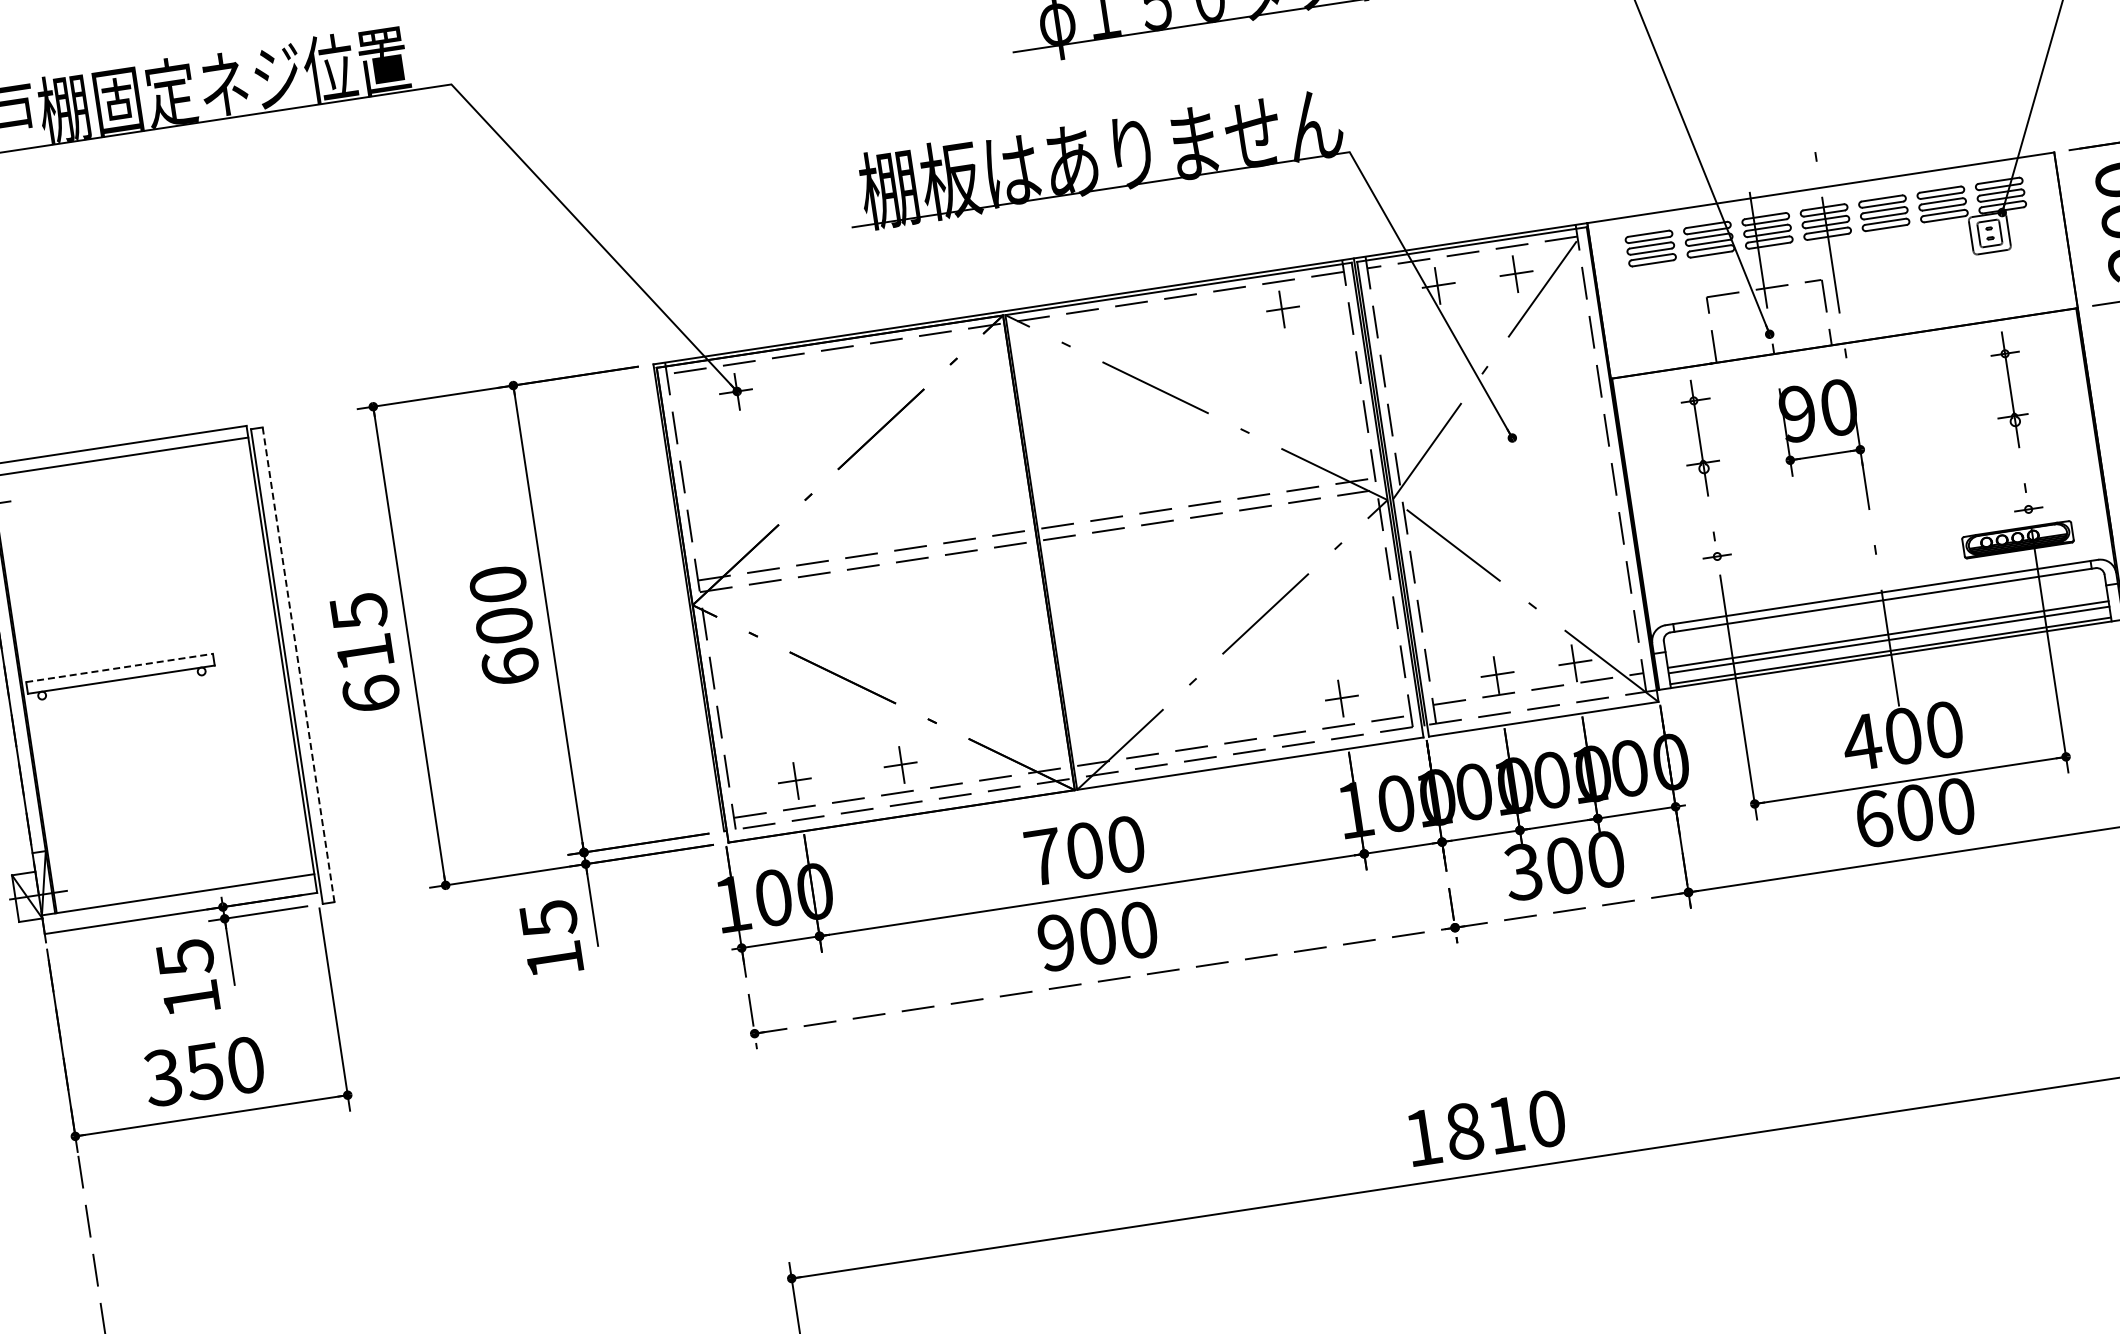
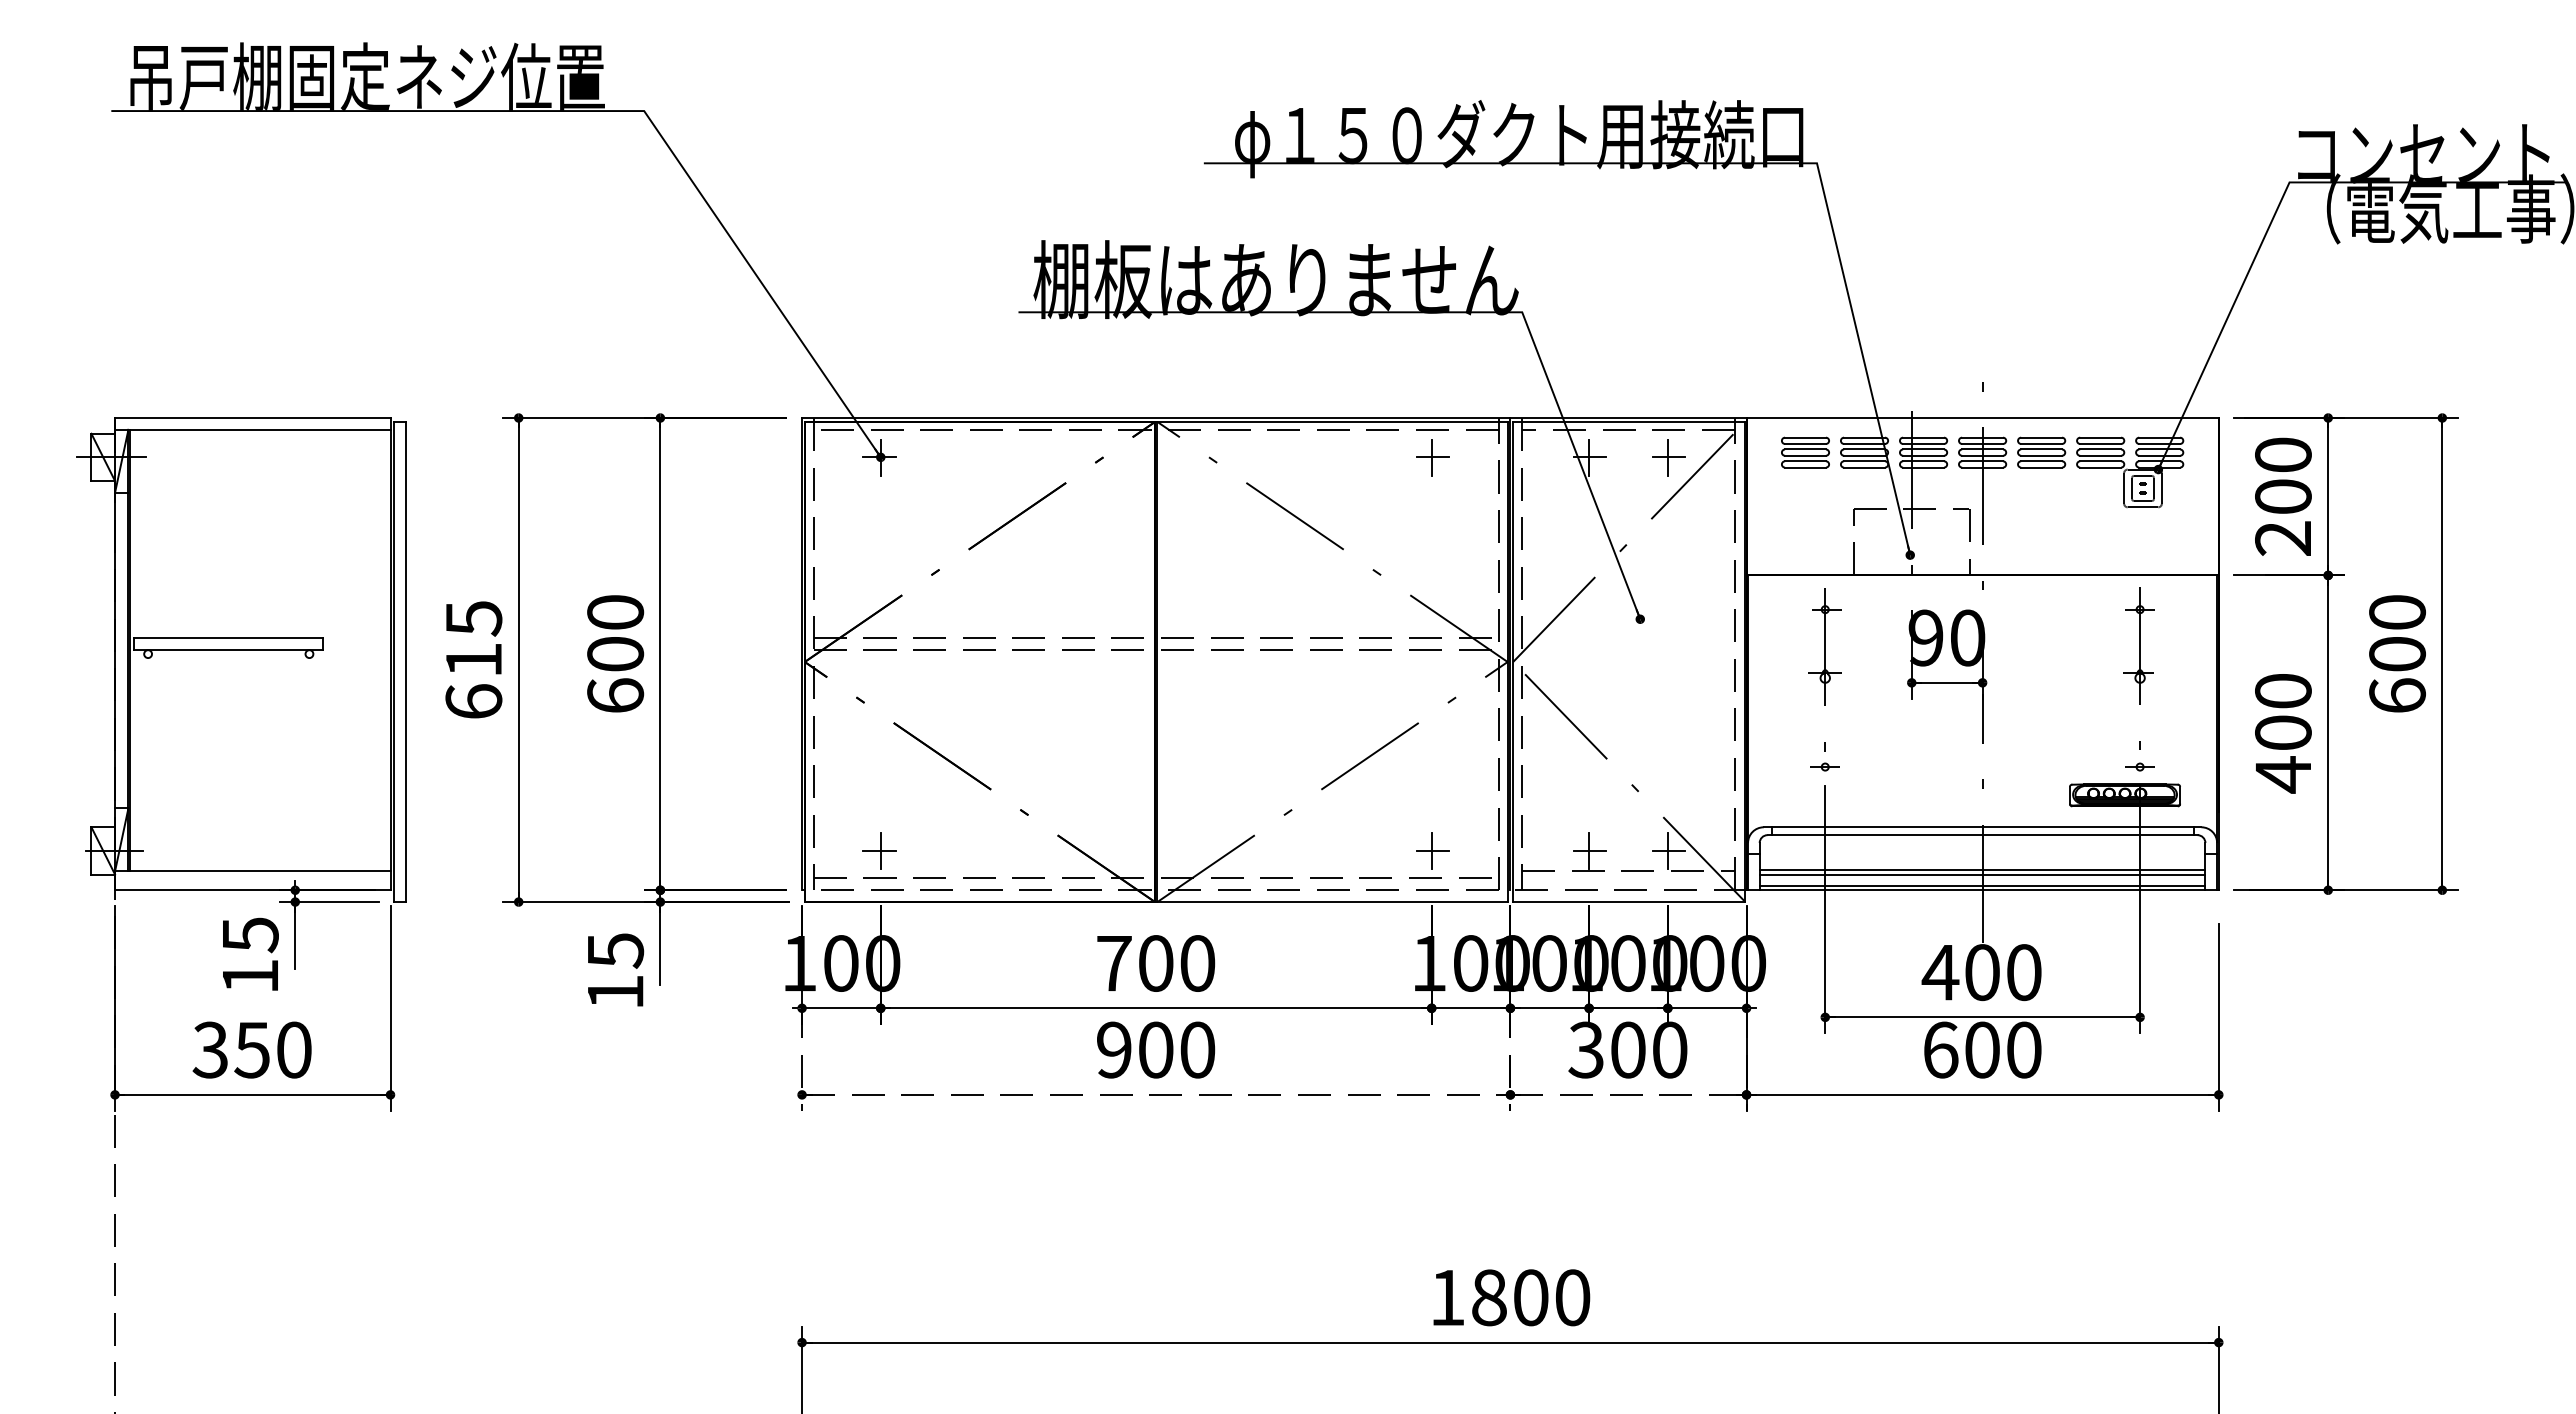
line: (298, 664) -> (406, 661), dashed -> solid
line: (120, 668) -> (229, 638), dashed -> solid
part: (900, 764) -> (986, 850), removed
text: (1506, 1124) -> (1531, 1297), 1810 -> 1800

